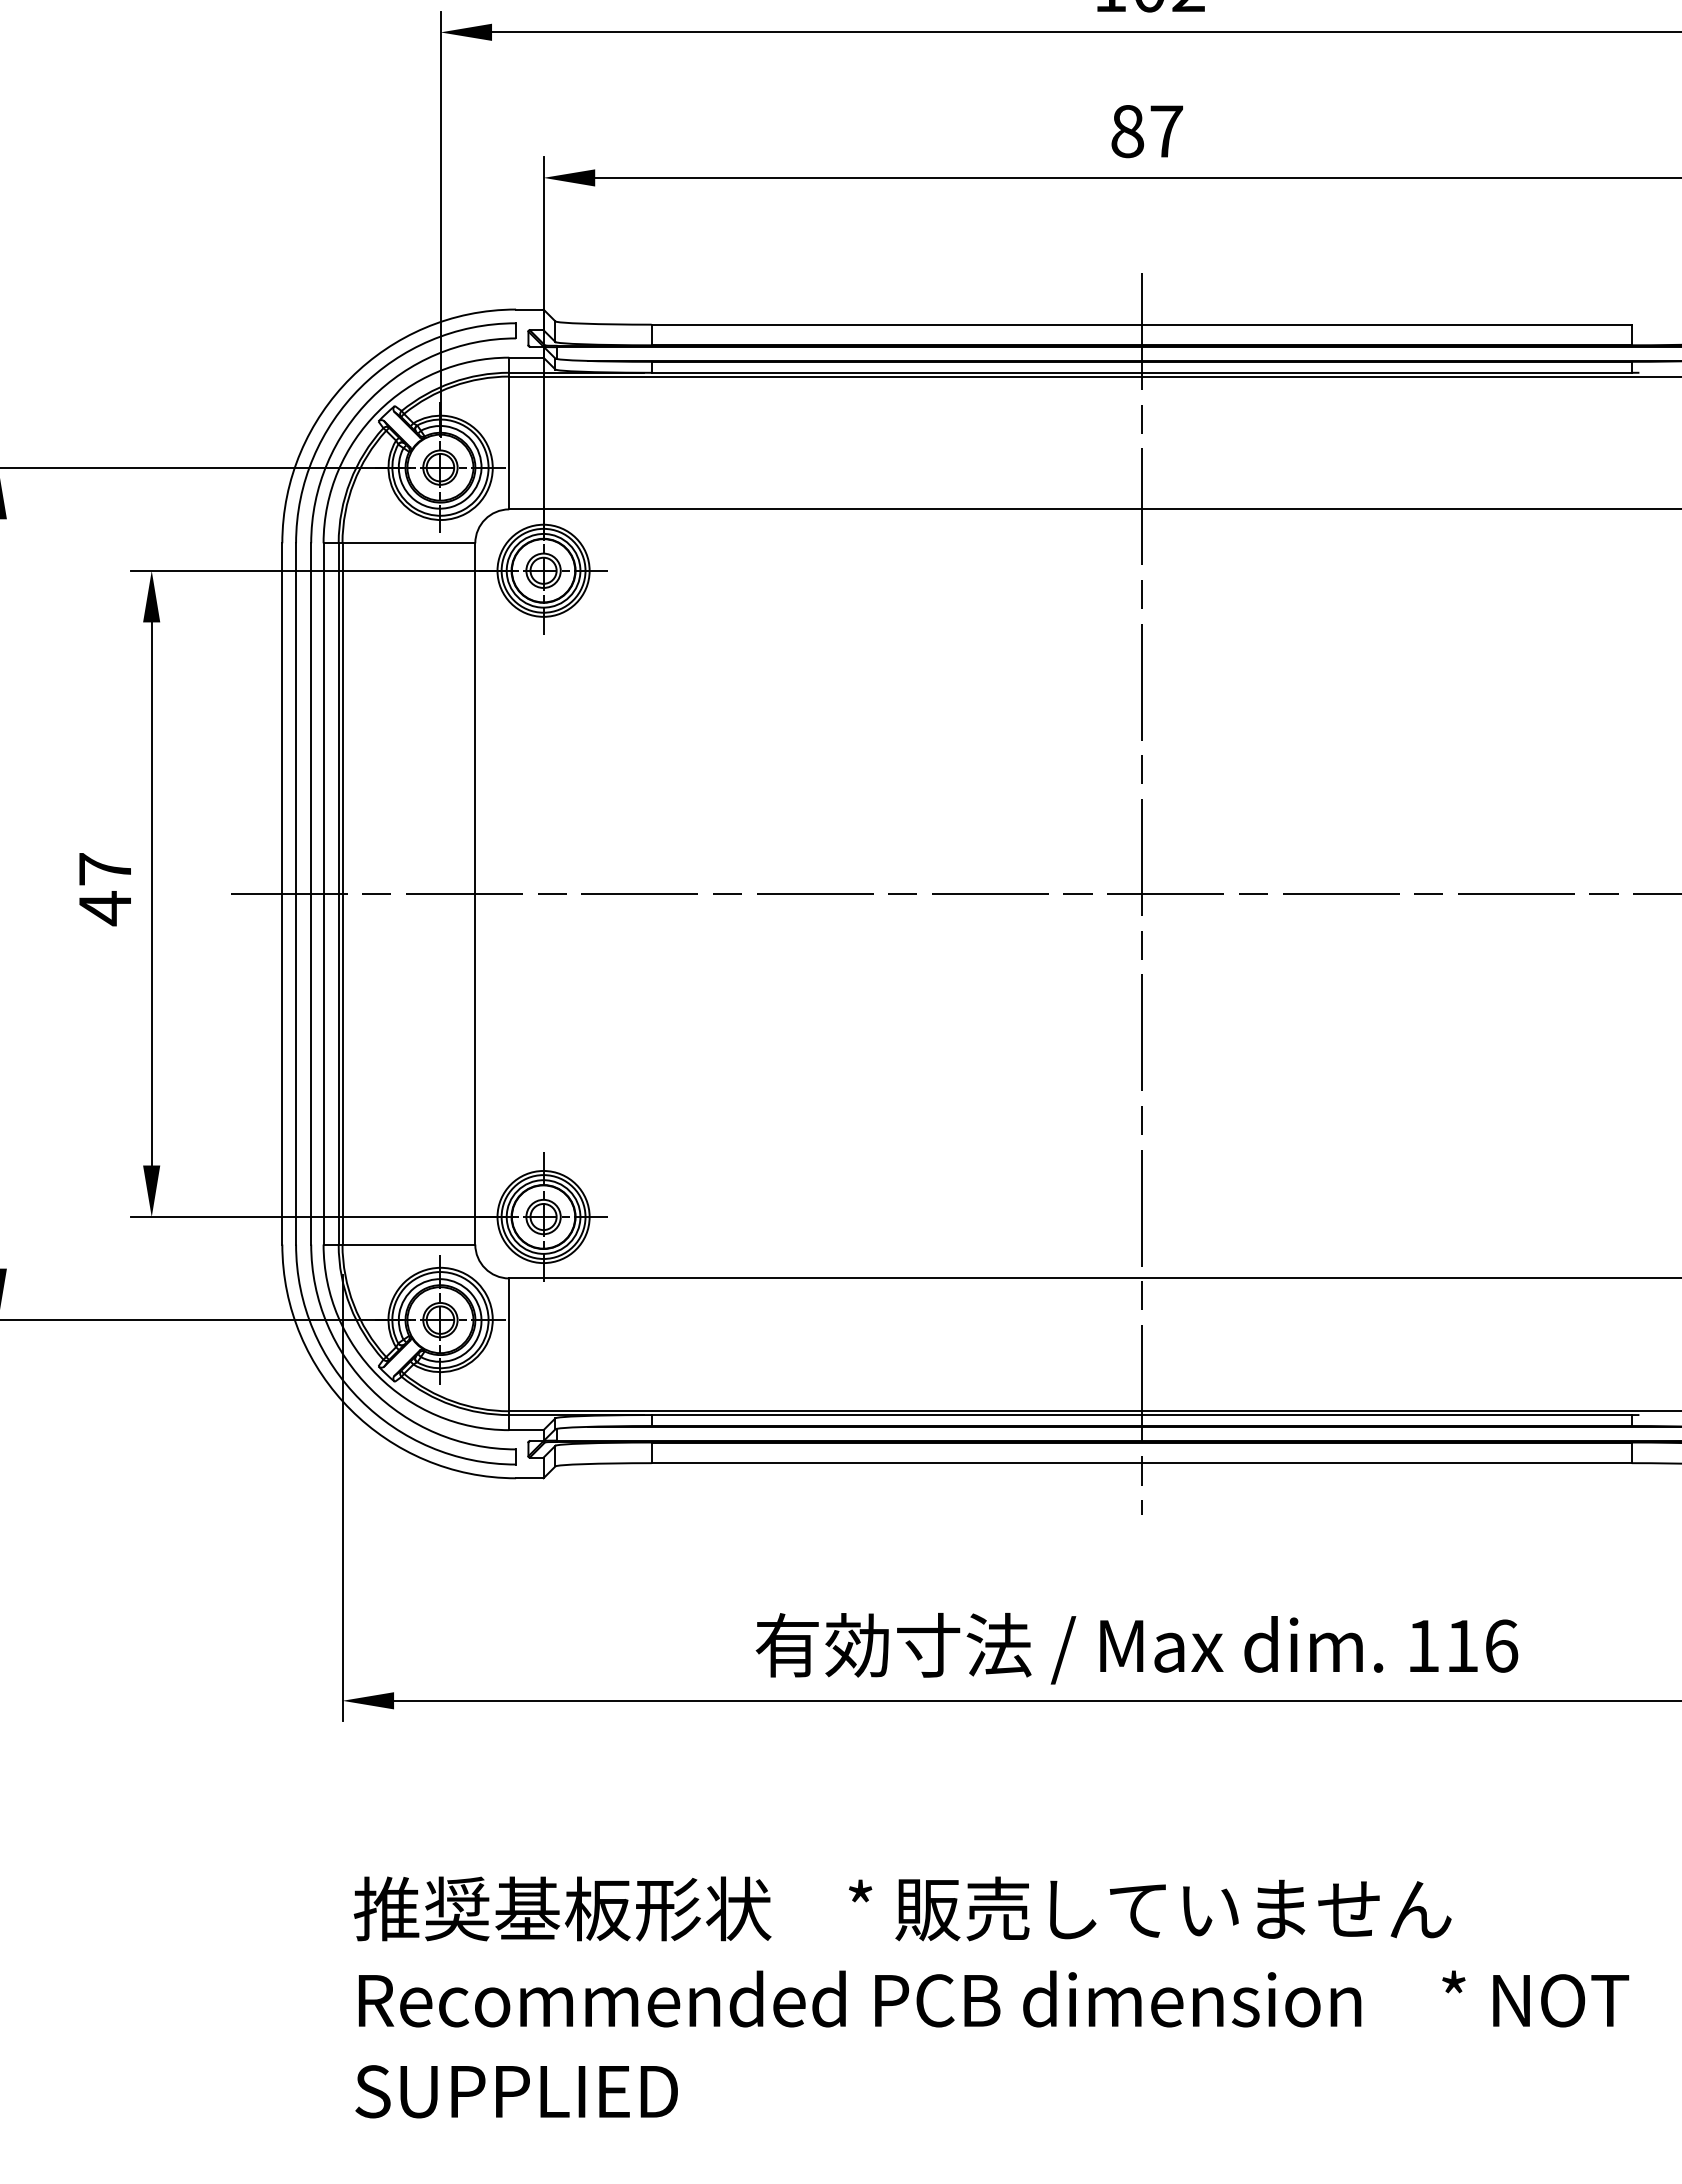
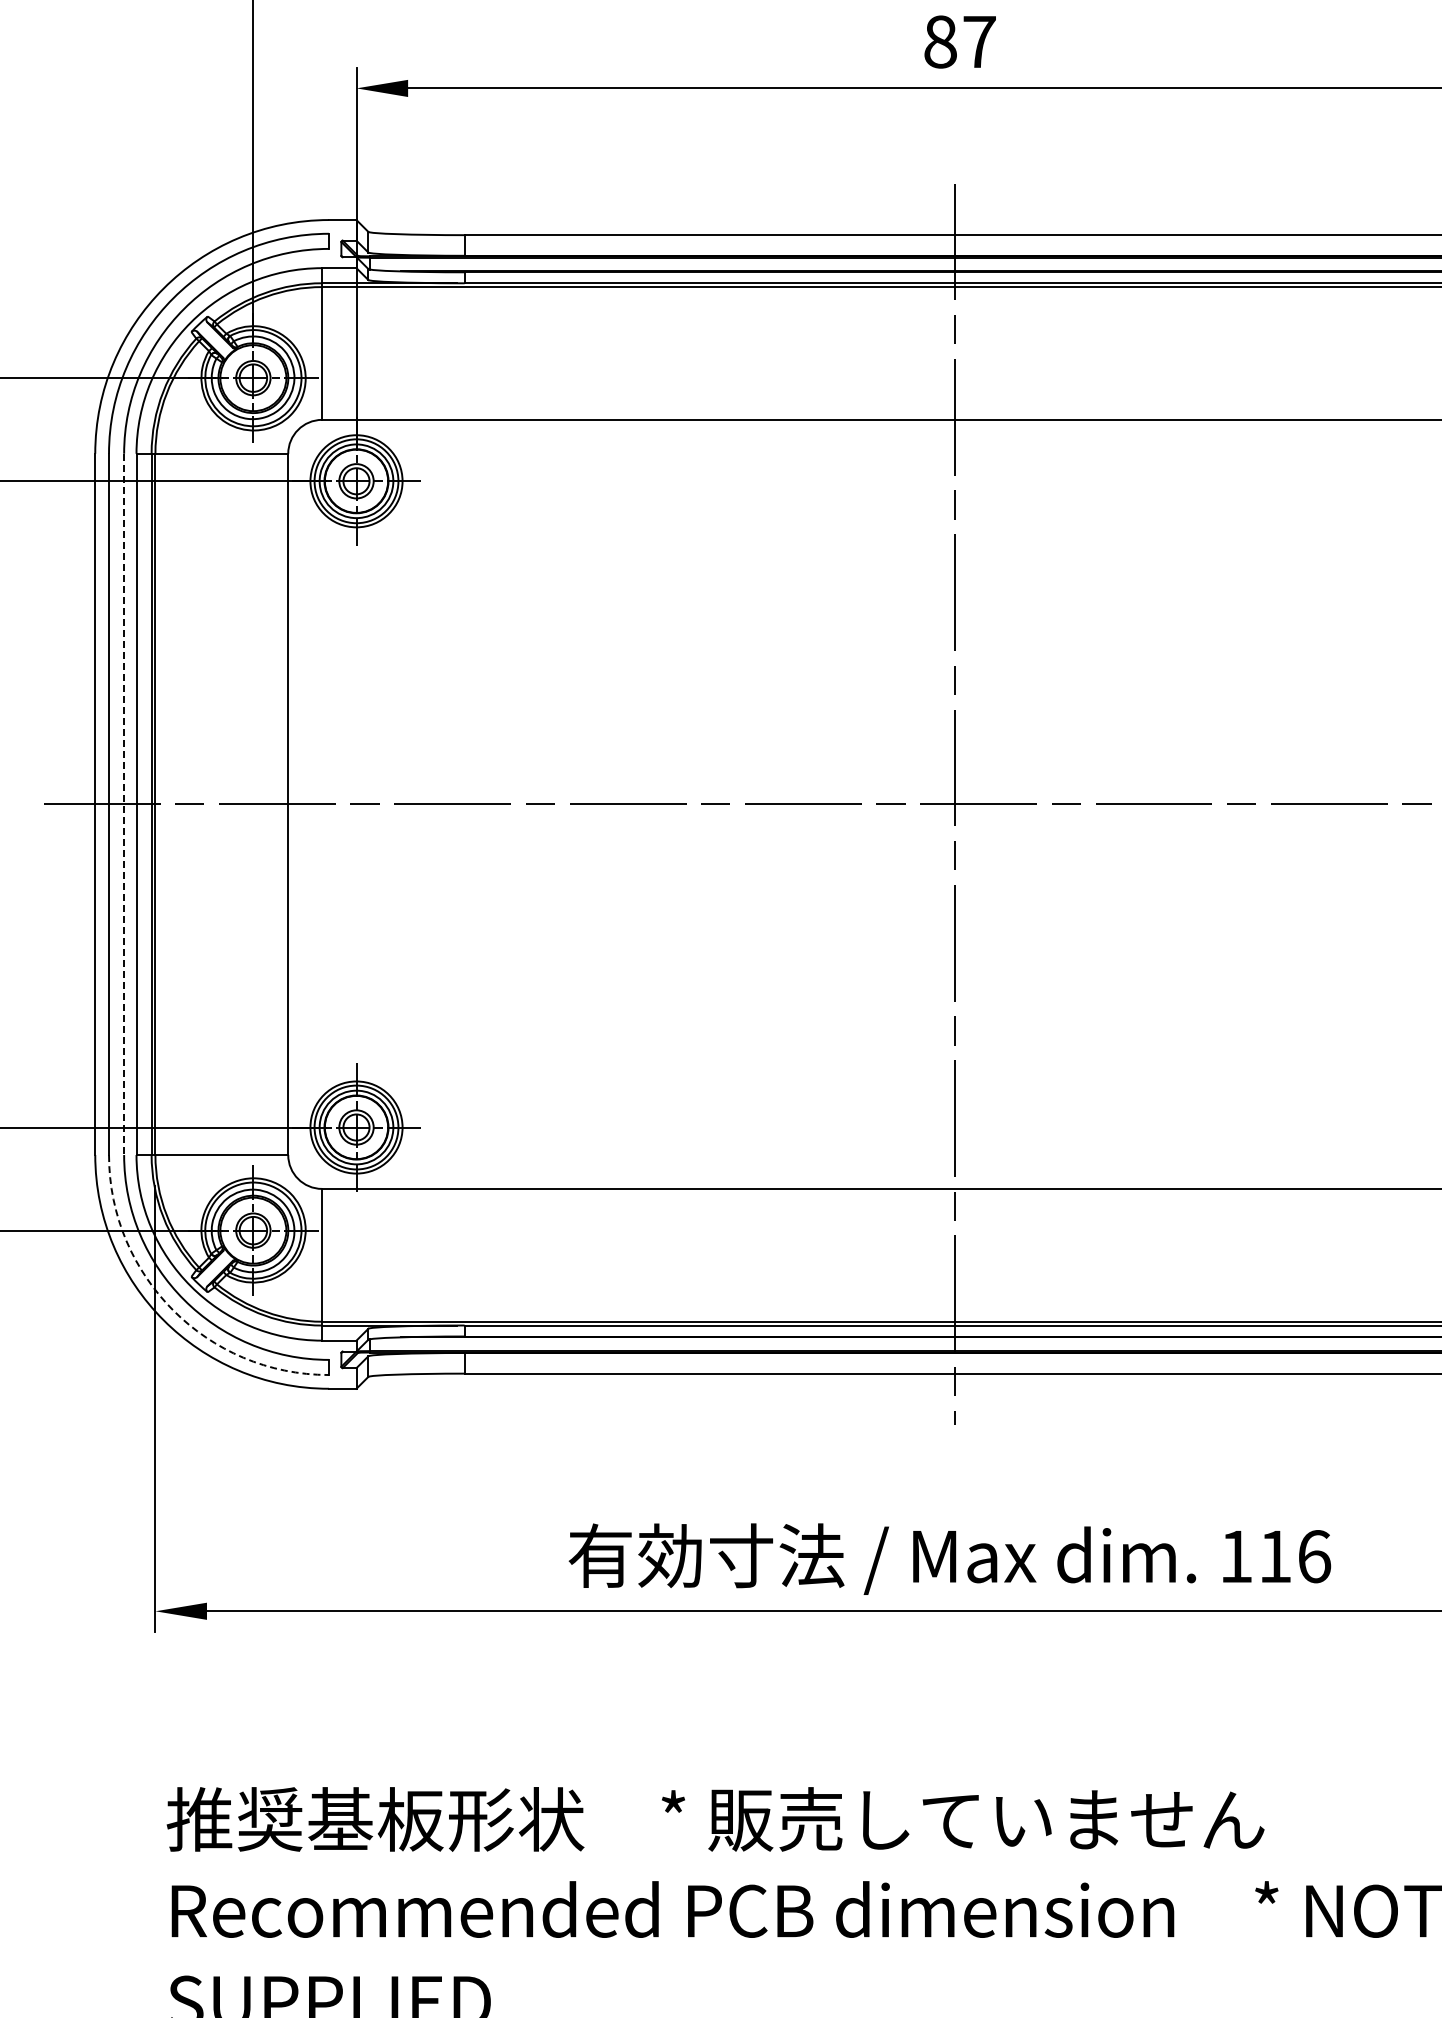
line: (311, 893) -> (124, 803), solid -> dashed
arc: (360, 1400) -> (173, 1310), solid -> dashed

